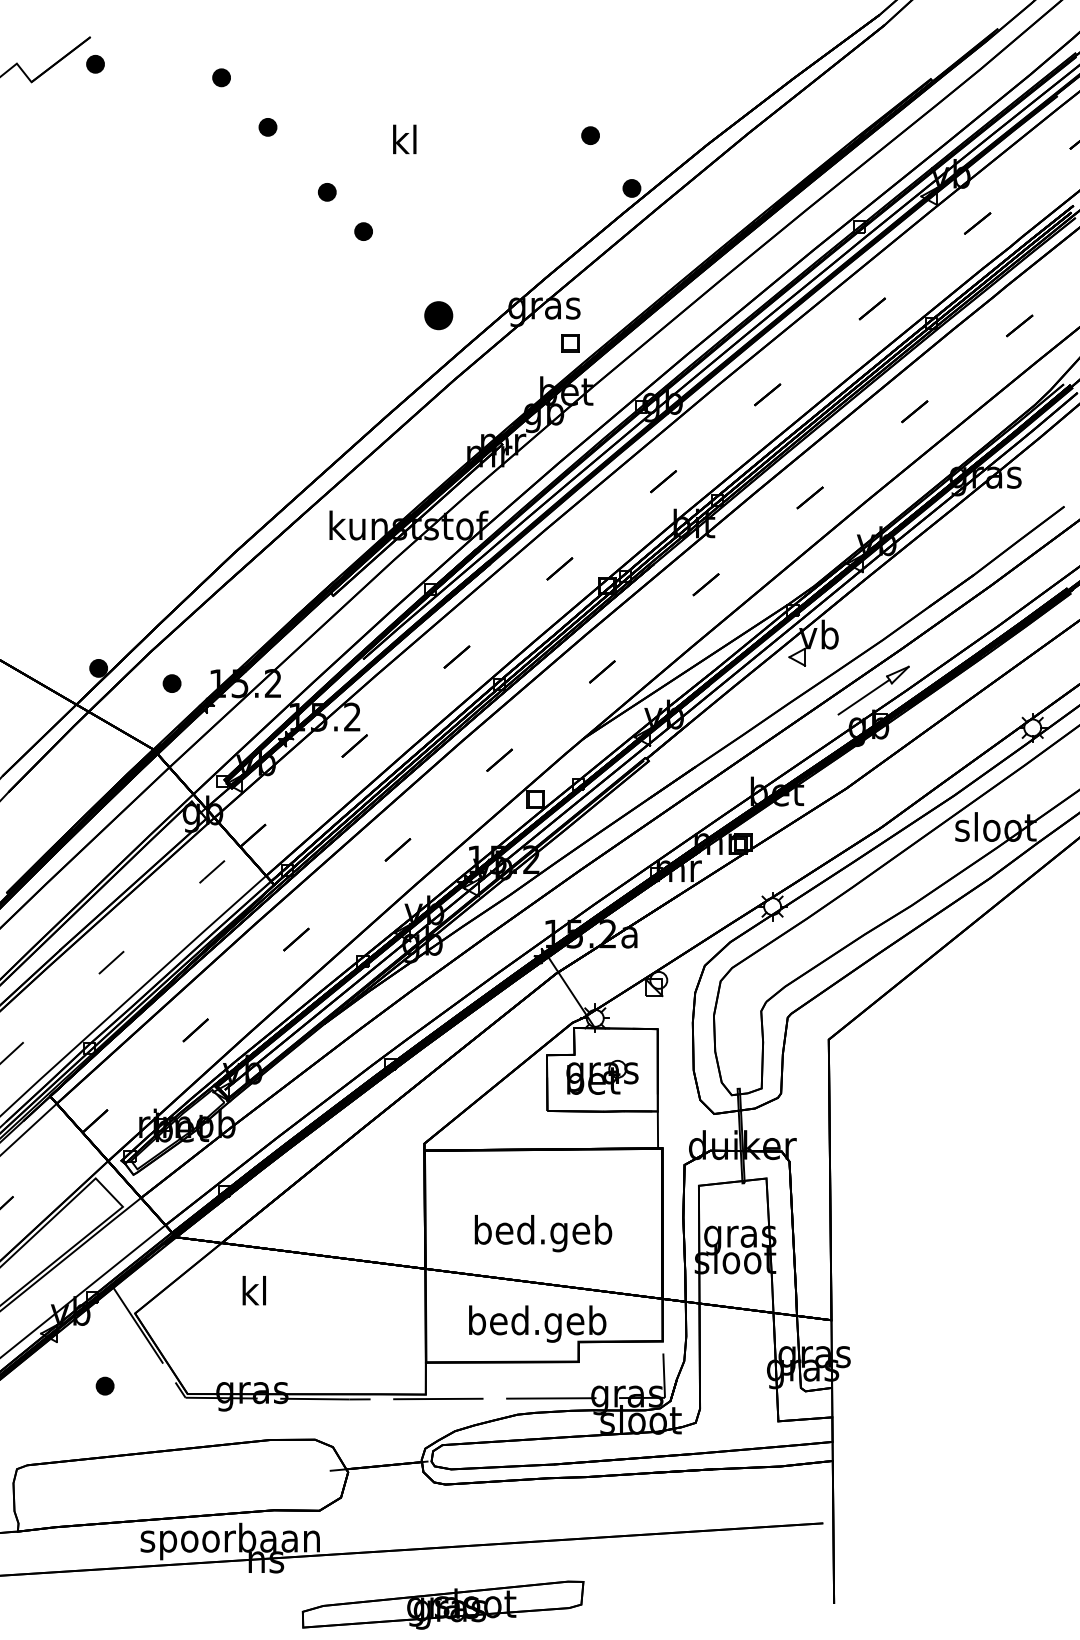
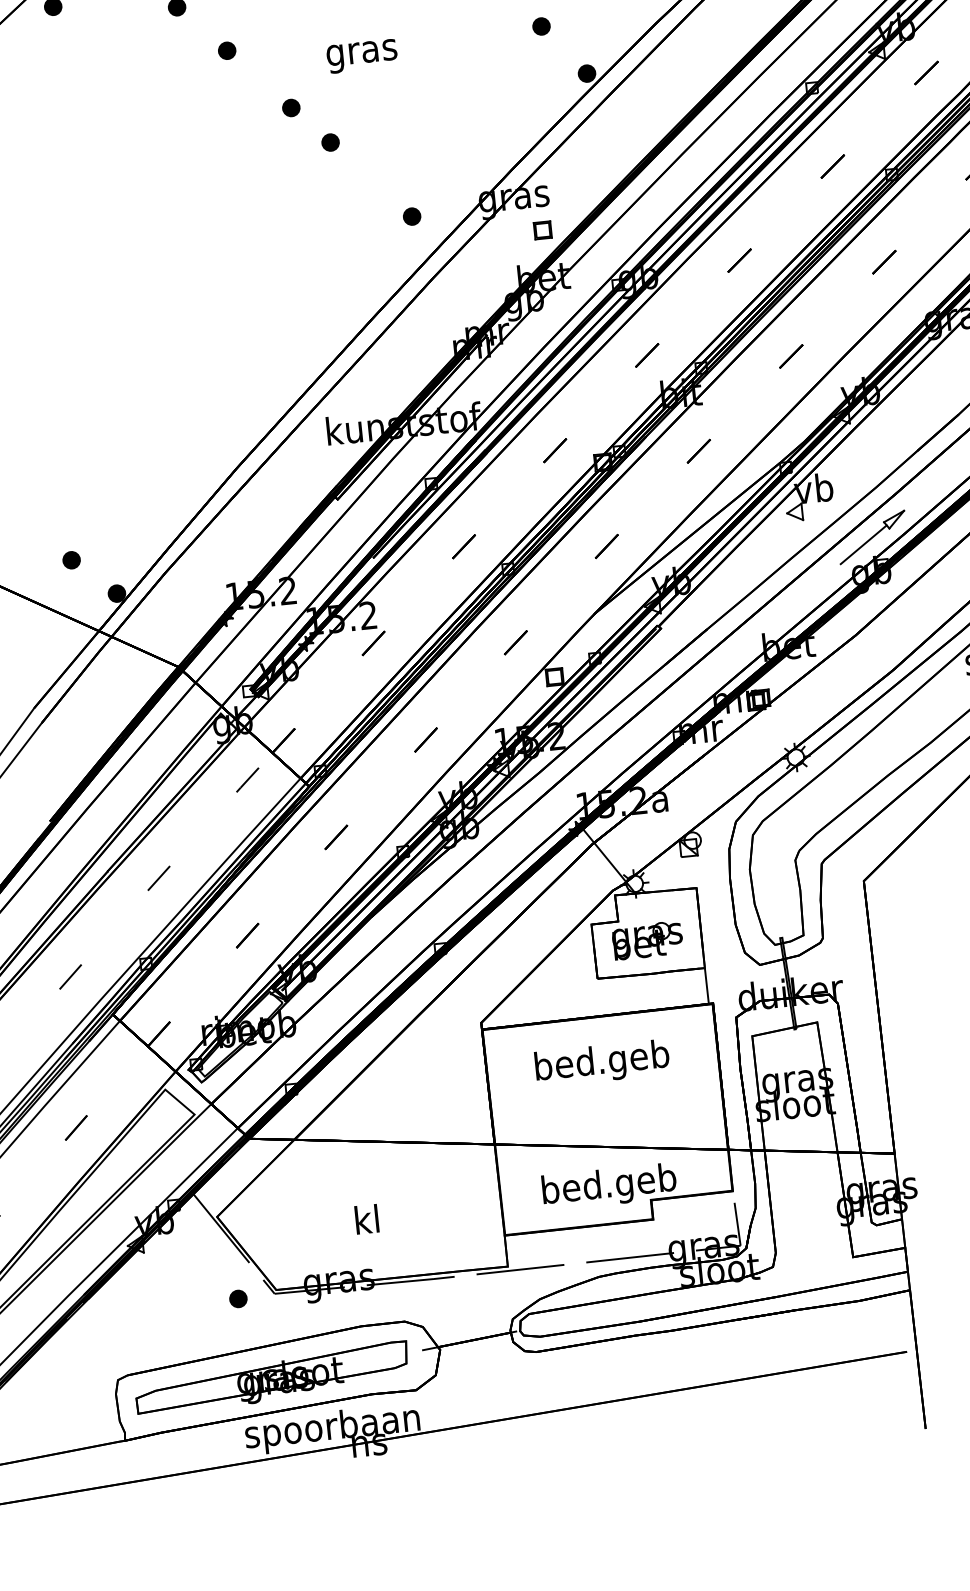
text: (404, 143) -> (361, 52), kl -> gras
part: (438, 315) -> (411, 216), size x0.62
part: (171, 683) -> (71, 560), moved
text: (543, 1233) -> (602, 1063), moved
text: (253, 1290) -> (366, 1219), moved
part: (104, 1385) -> (237, 1298), moved
part: (442, 1604) -> (271, 1377), moved

